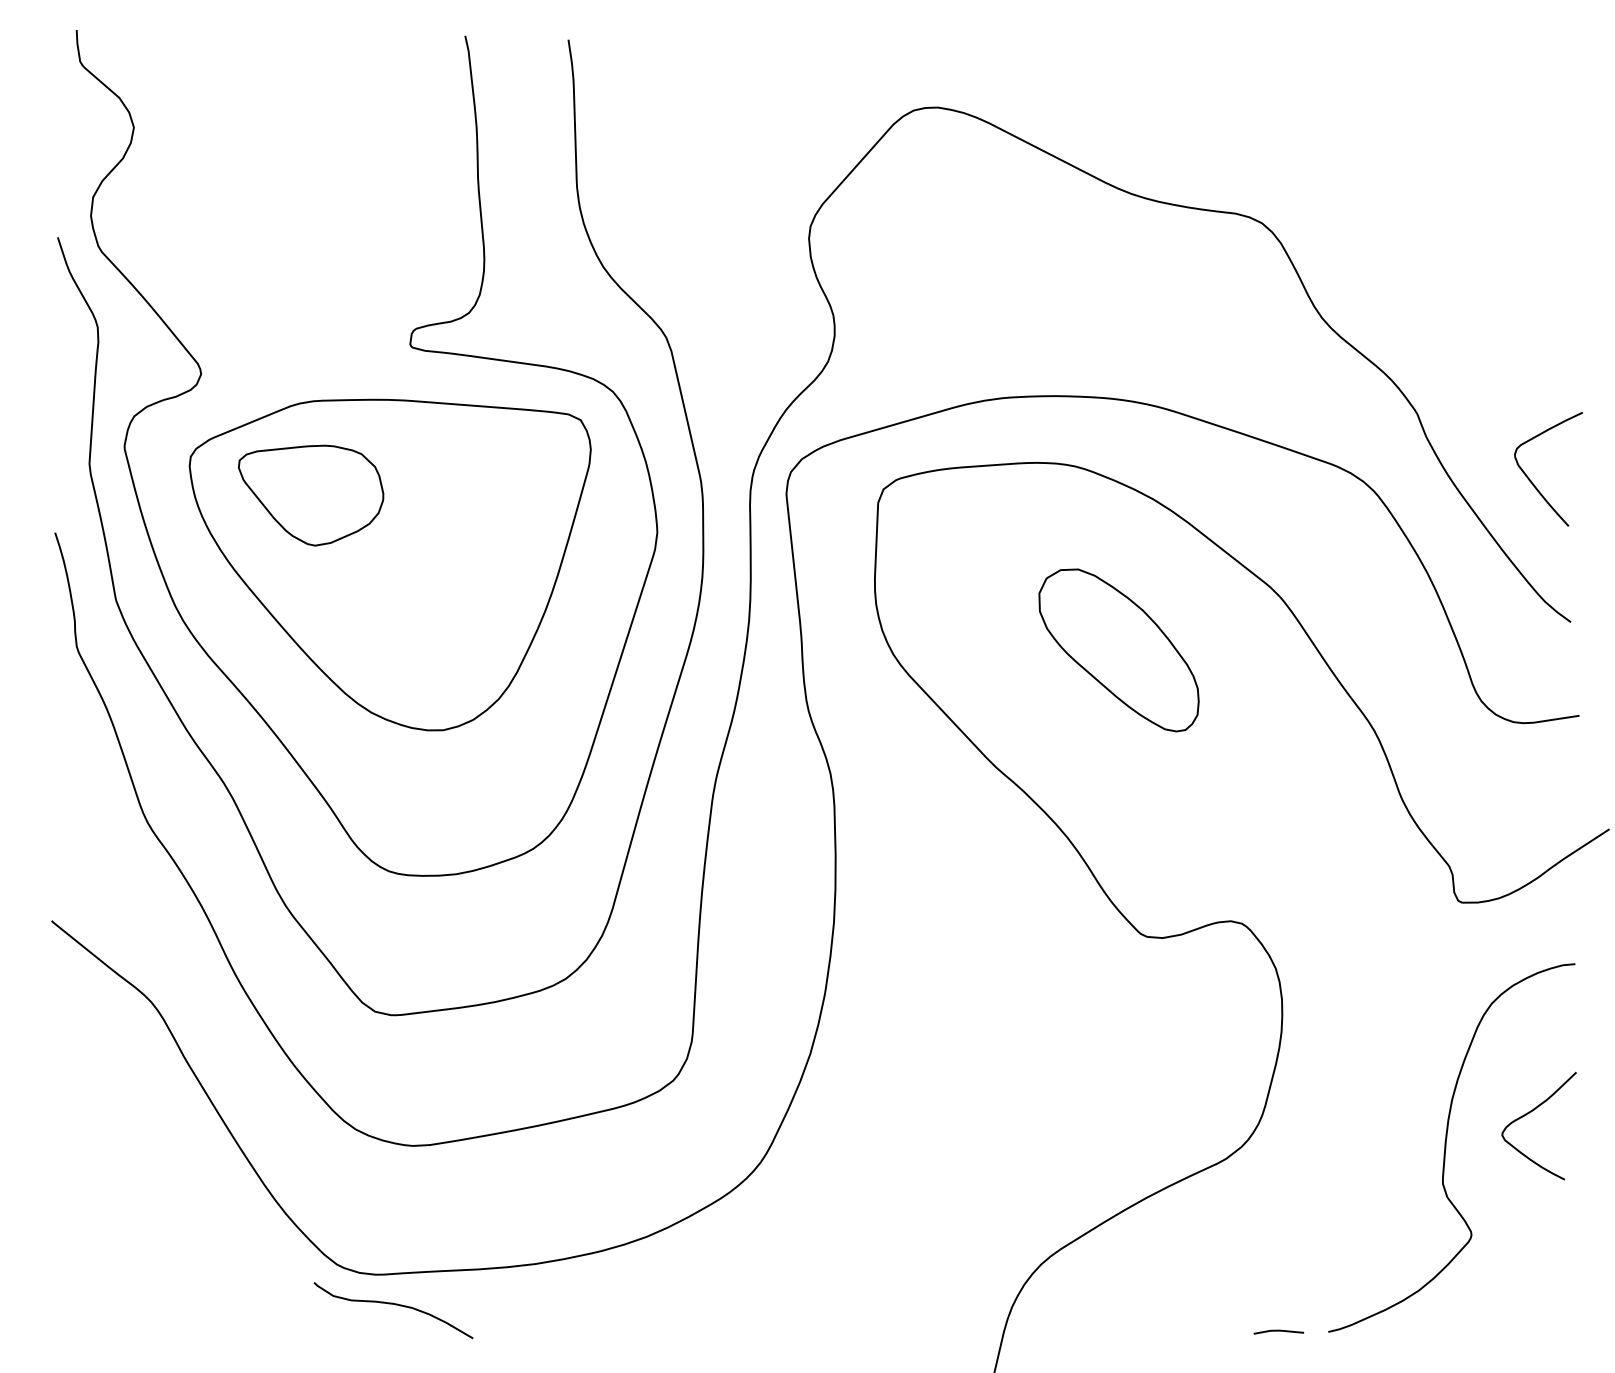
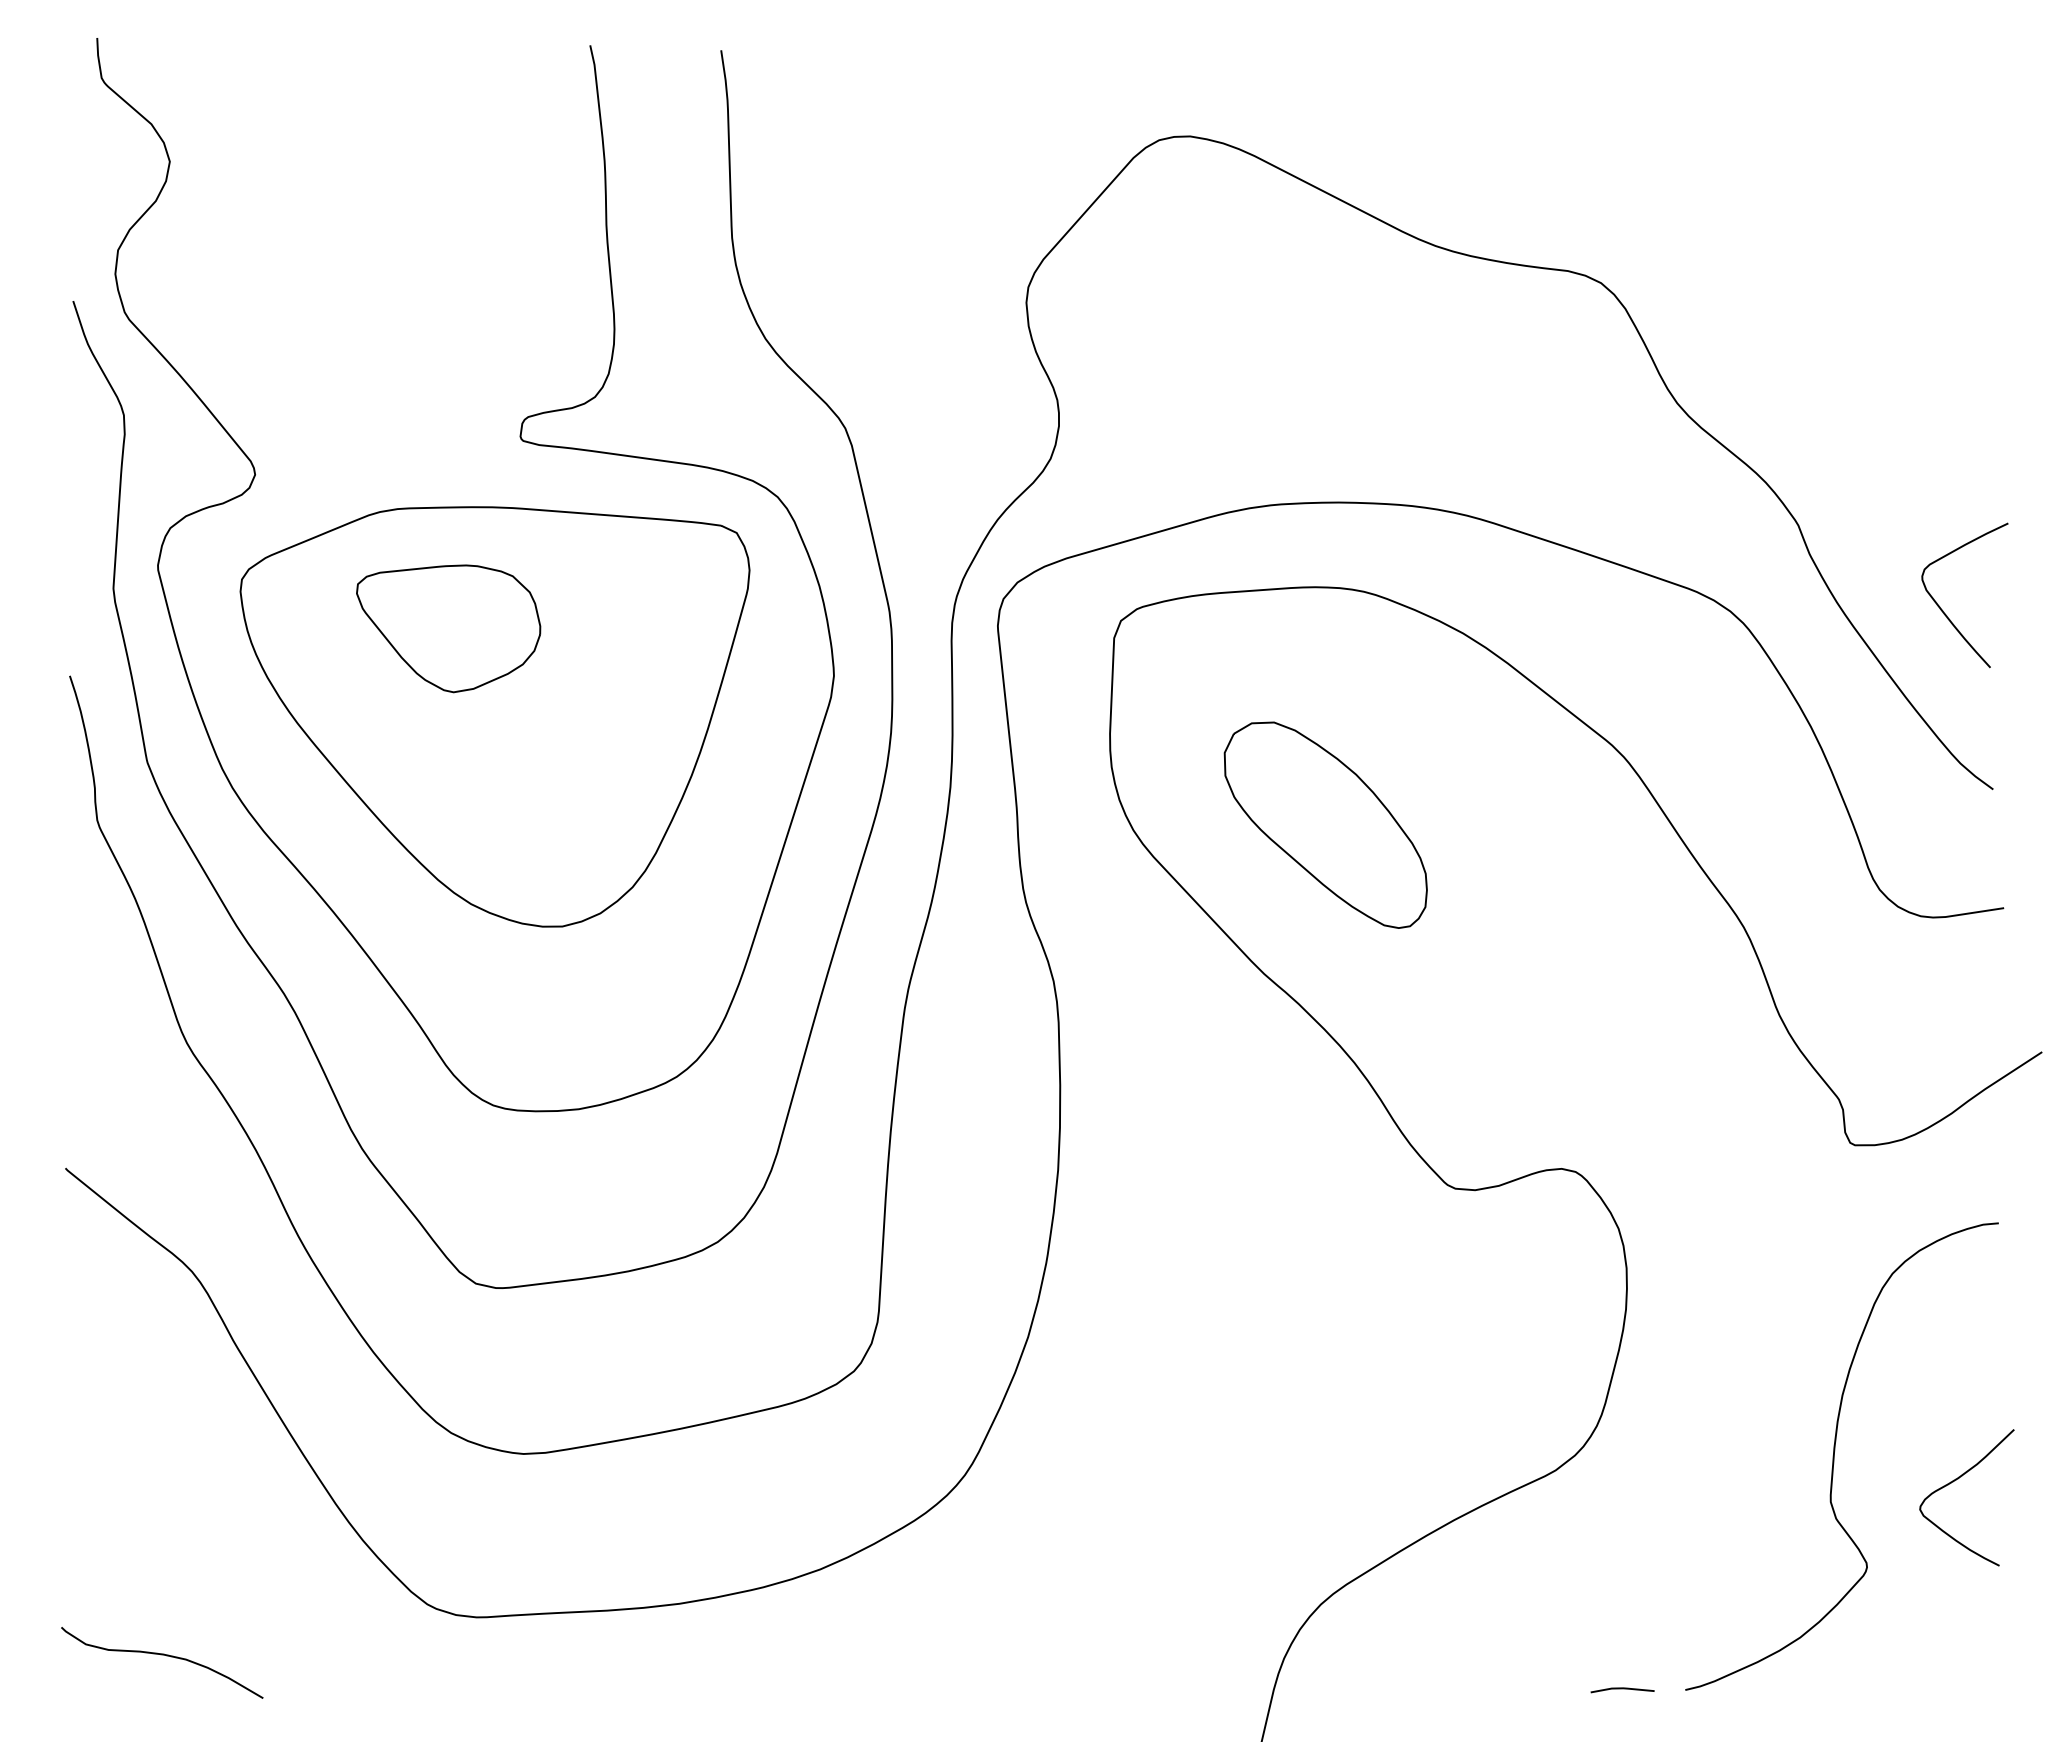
part: (310, 495) -> (448, 628), moved
part: (1118, 649) -> (1325, 824), moved
curve: (1532, 1111) -> (1958, 1479), moved
curve: (393, 1304) -> (162, 1655), moved

